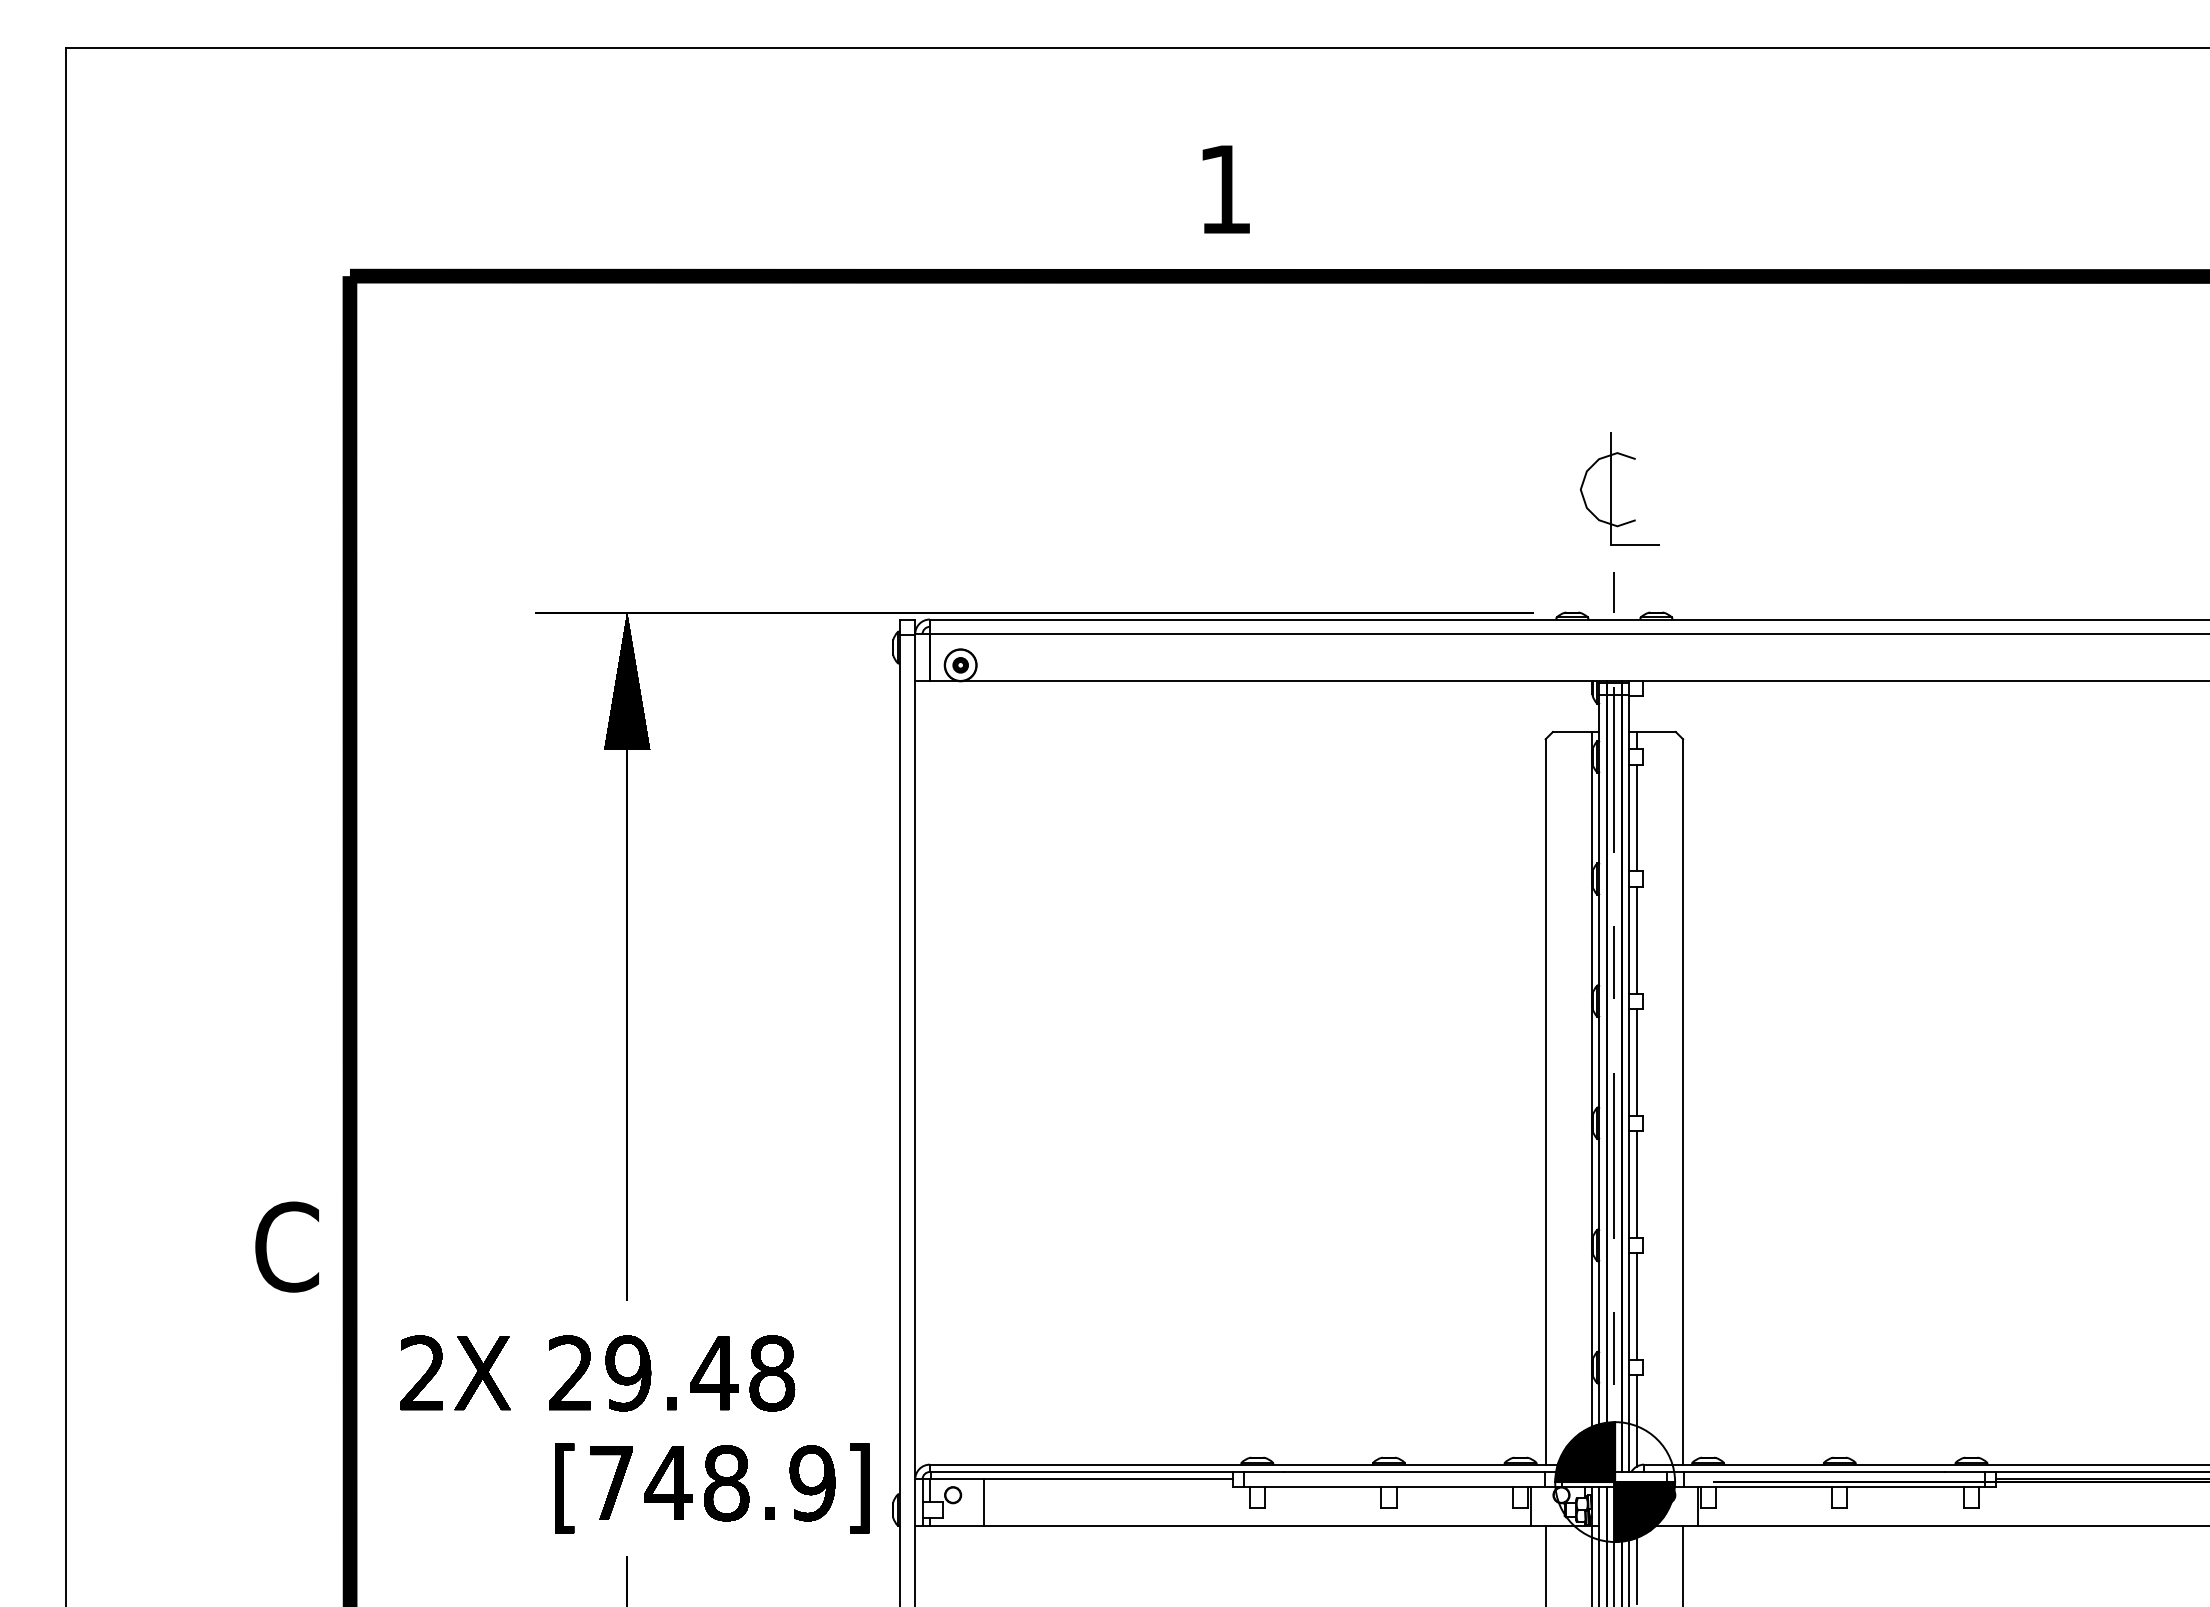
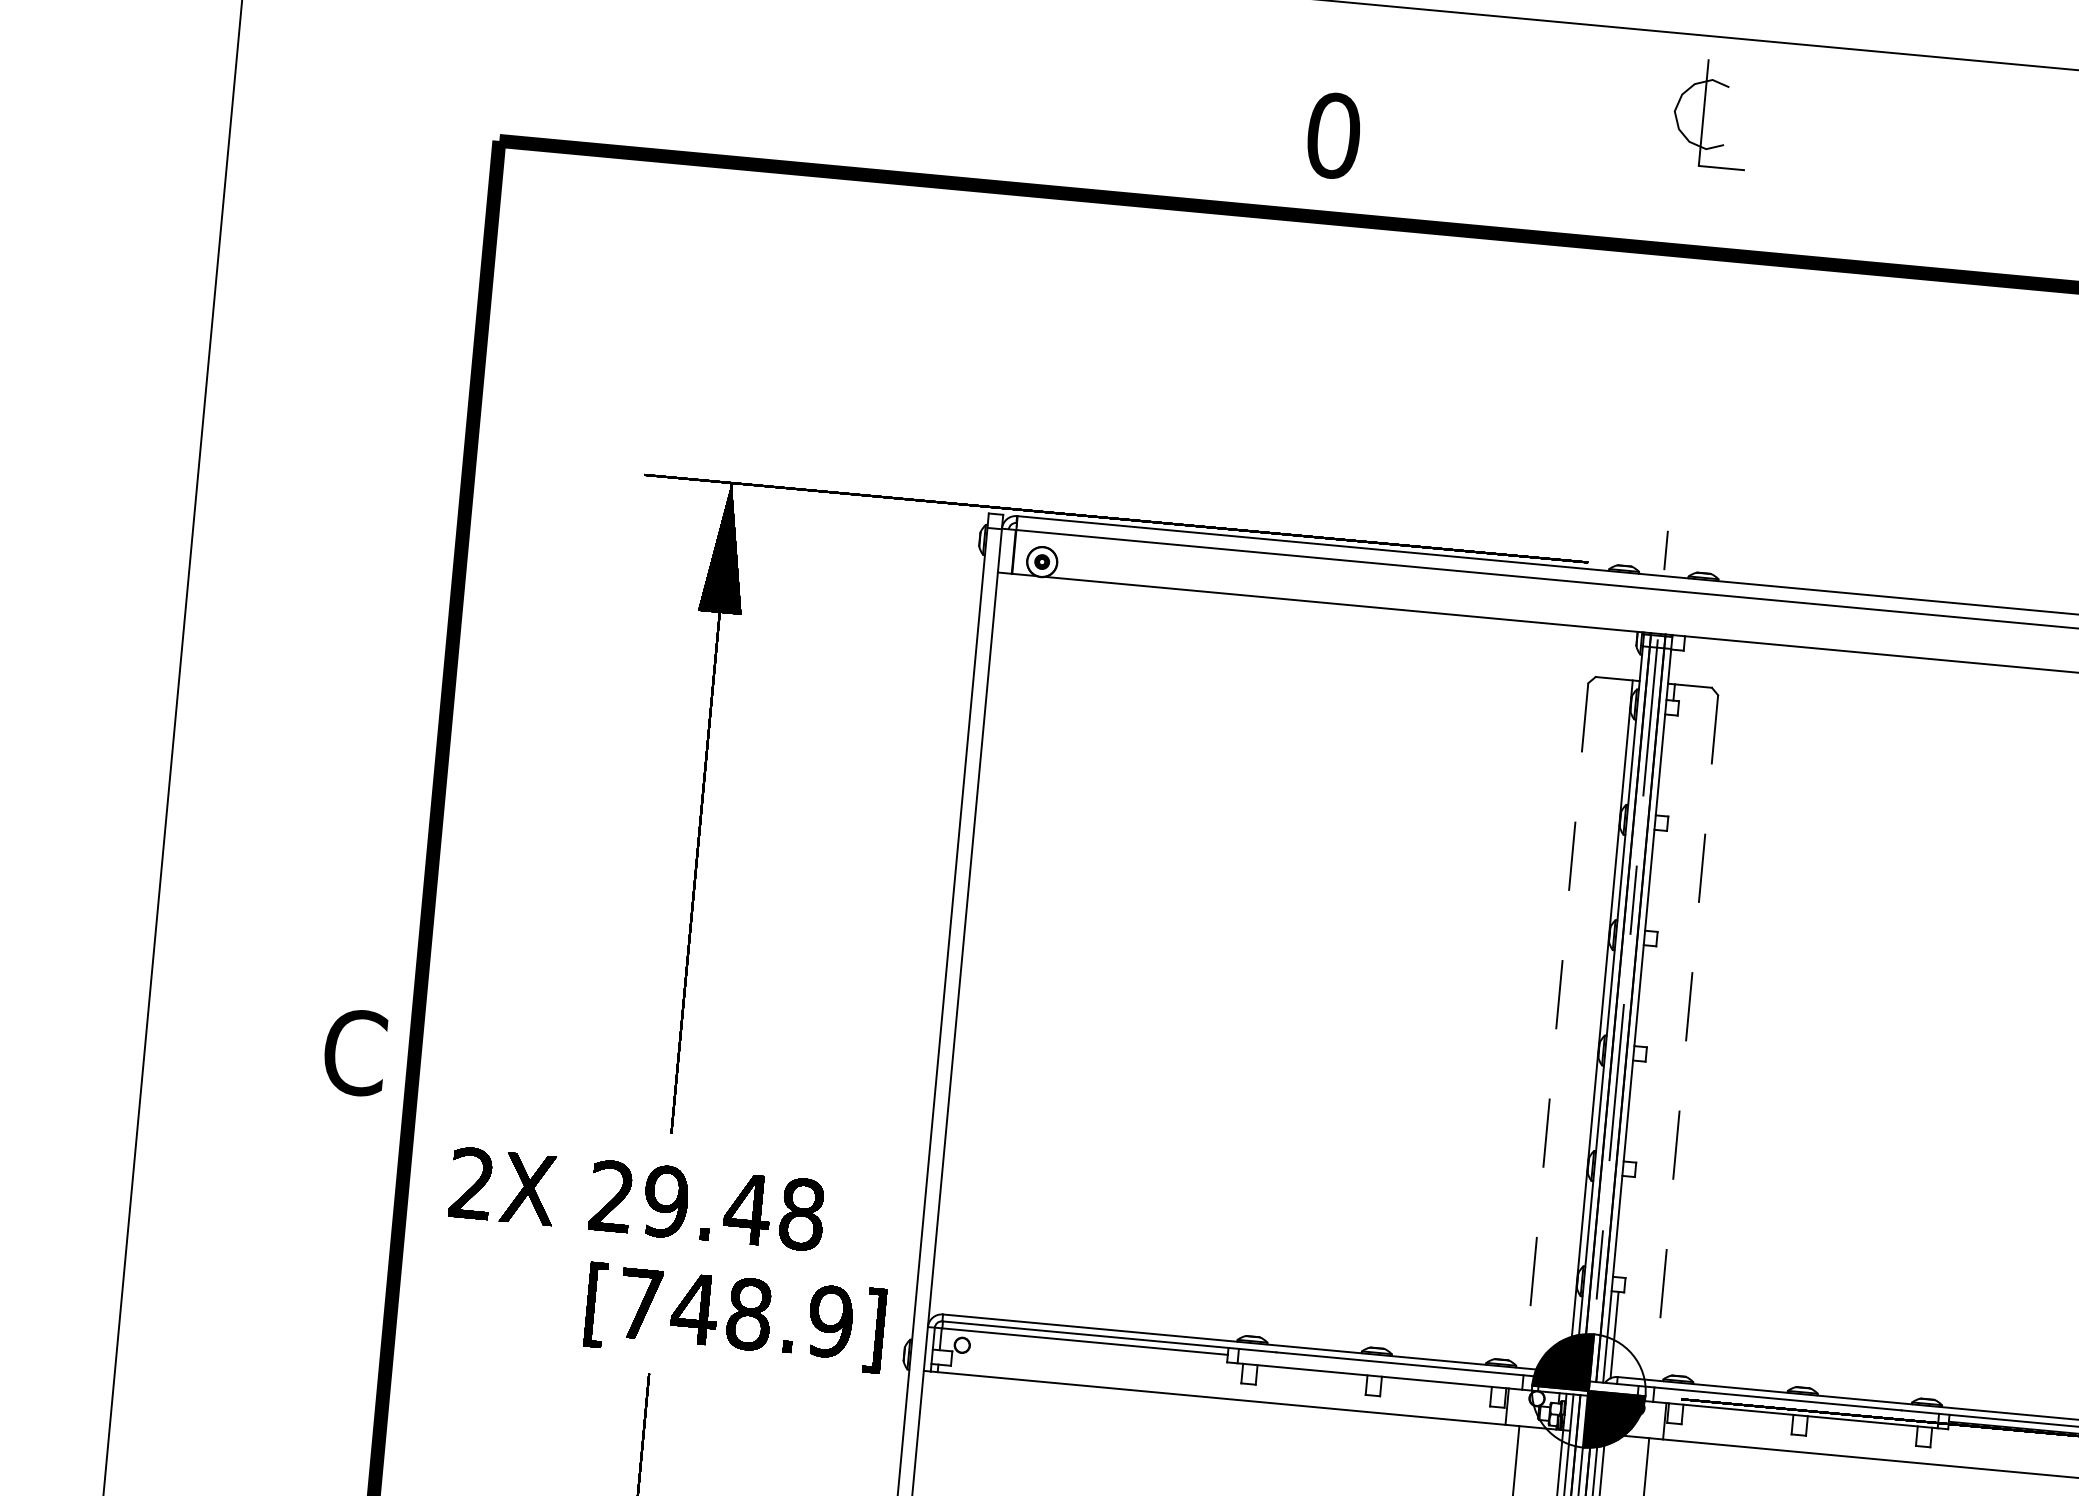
text: (1225, 189) -> (1334, 135), 1 -> 0
part: (1611, 488) -> (1703, 112), moved
line: (1636, 817) -> (1667, 765), removed
line: (1636, 939) -> (1656, 880), removed
line: (1636, 1061) -> (1645, 995), removed
line: (1545, 1101) -> (1556, 1025), solid -> dashed
line: (1683, 1101) -> (1686, 1037), solid -> dashed
line: (1636, 1183) -> (1635, 1110), removed
line: (1636, 1306) -> (1624, 1226), removed
line: (983, 1502) -> (990, 1354), removed

